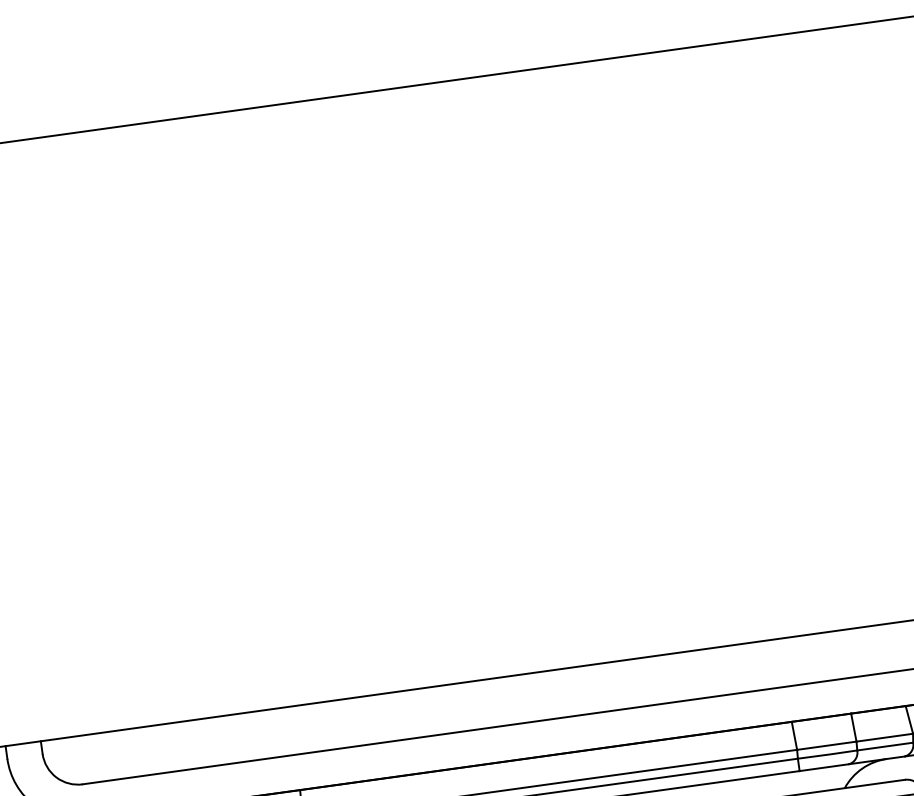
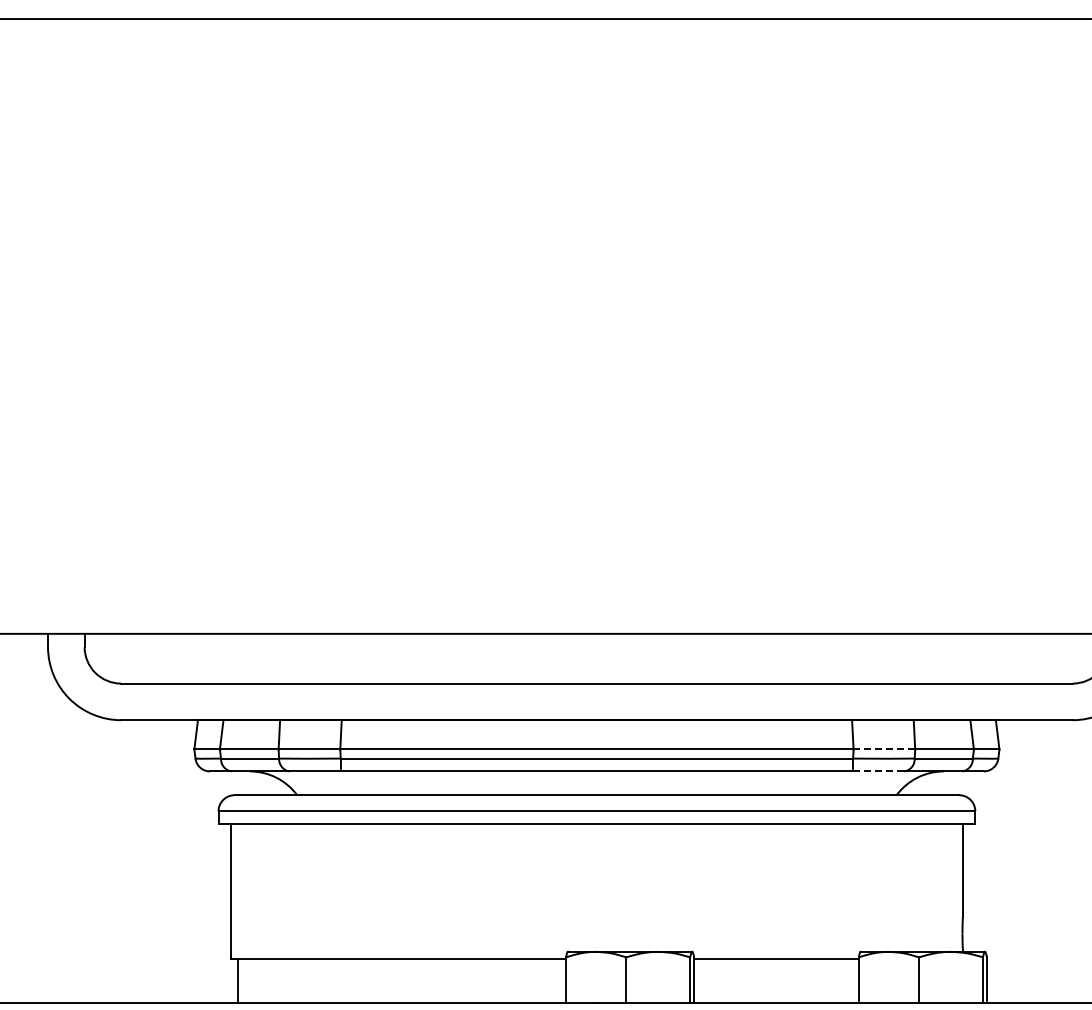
line: (826, 745) -> (884, 749), solid -> dashed
line: (824, 767) -> (878, 771), solid -> dashed

